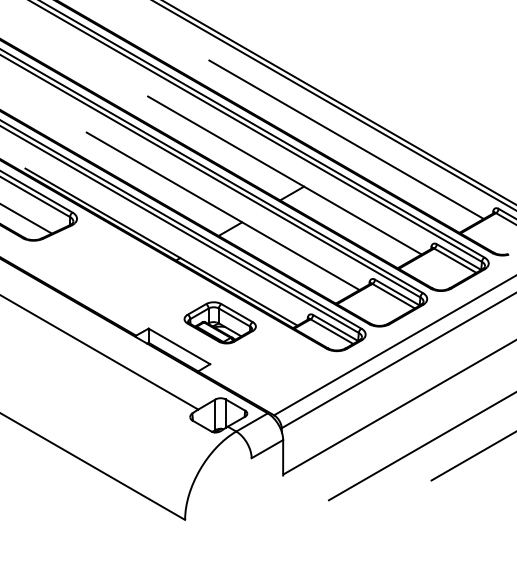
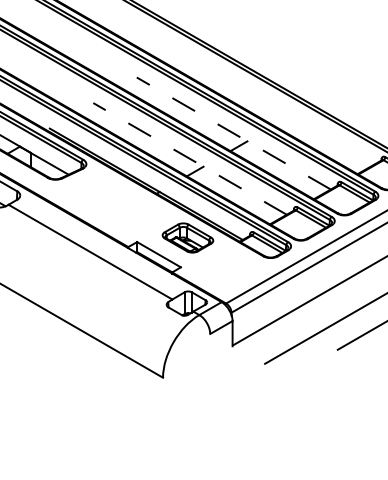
line: (346, 138) -> (277, 107), removed
line: (284, 175) -> (233, 133), solid -> dashed
line: (223, 210) -> (190, 158), solid -> dashed

